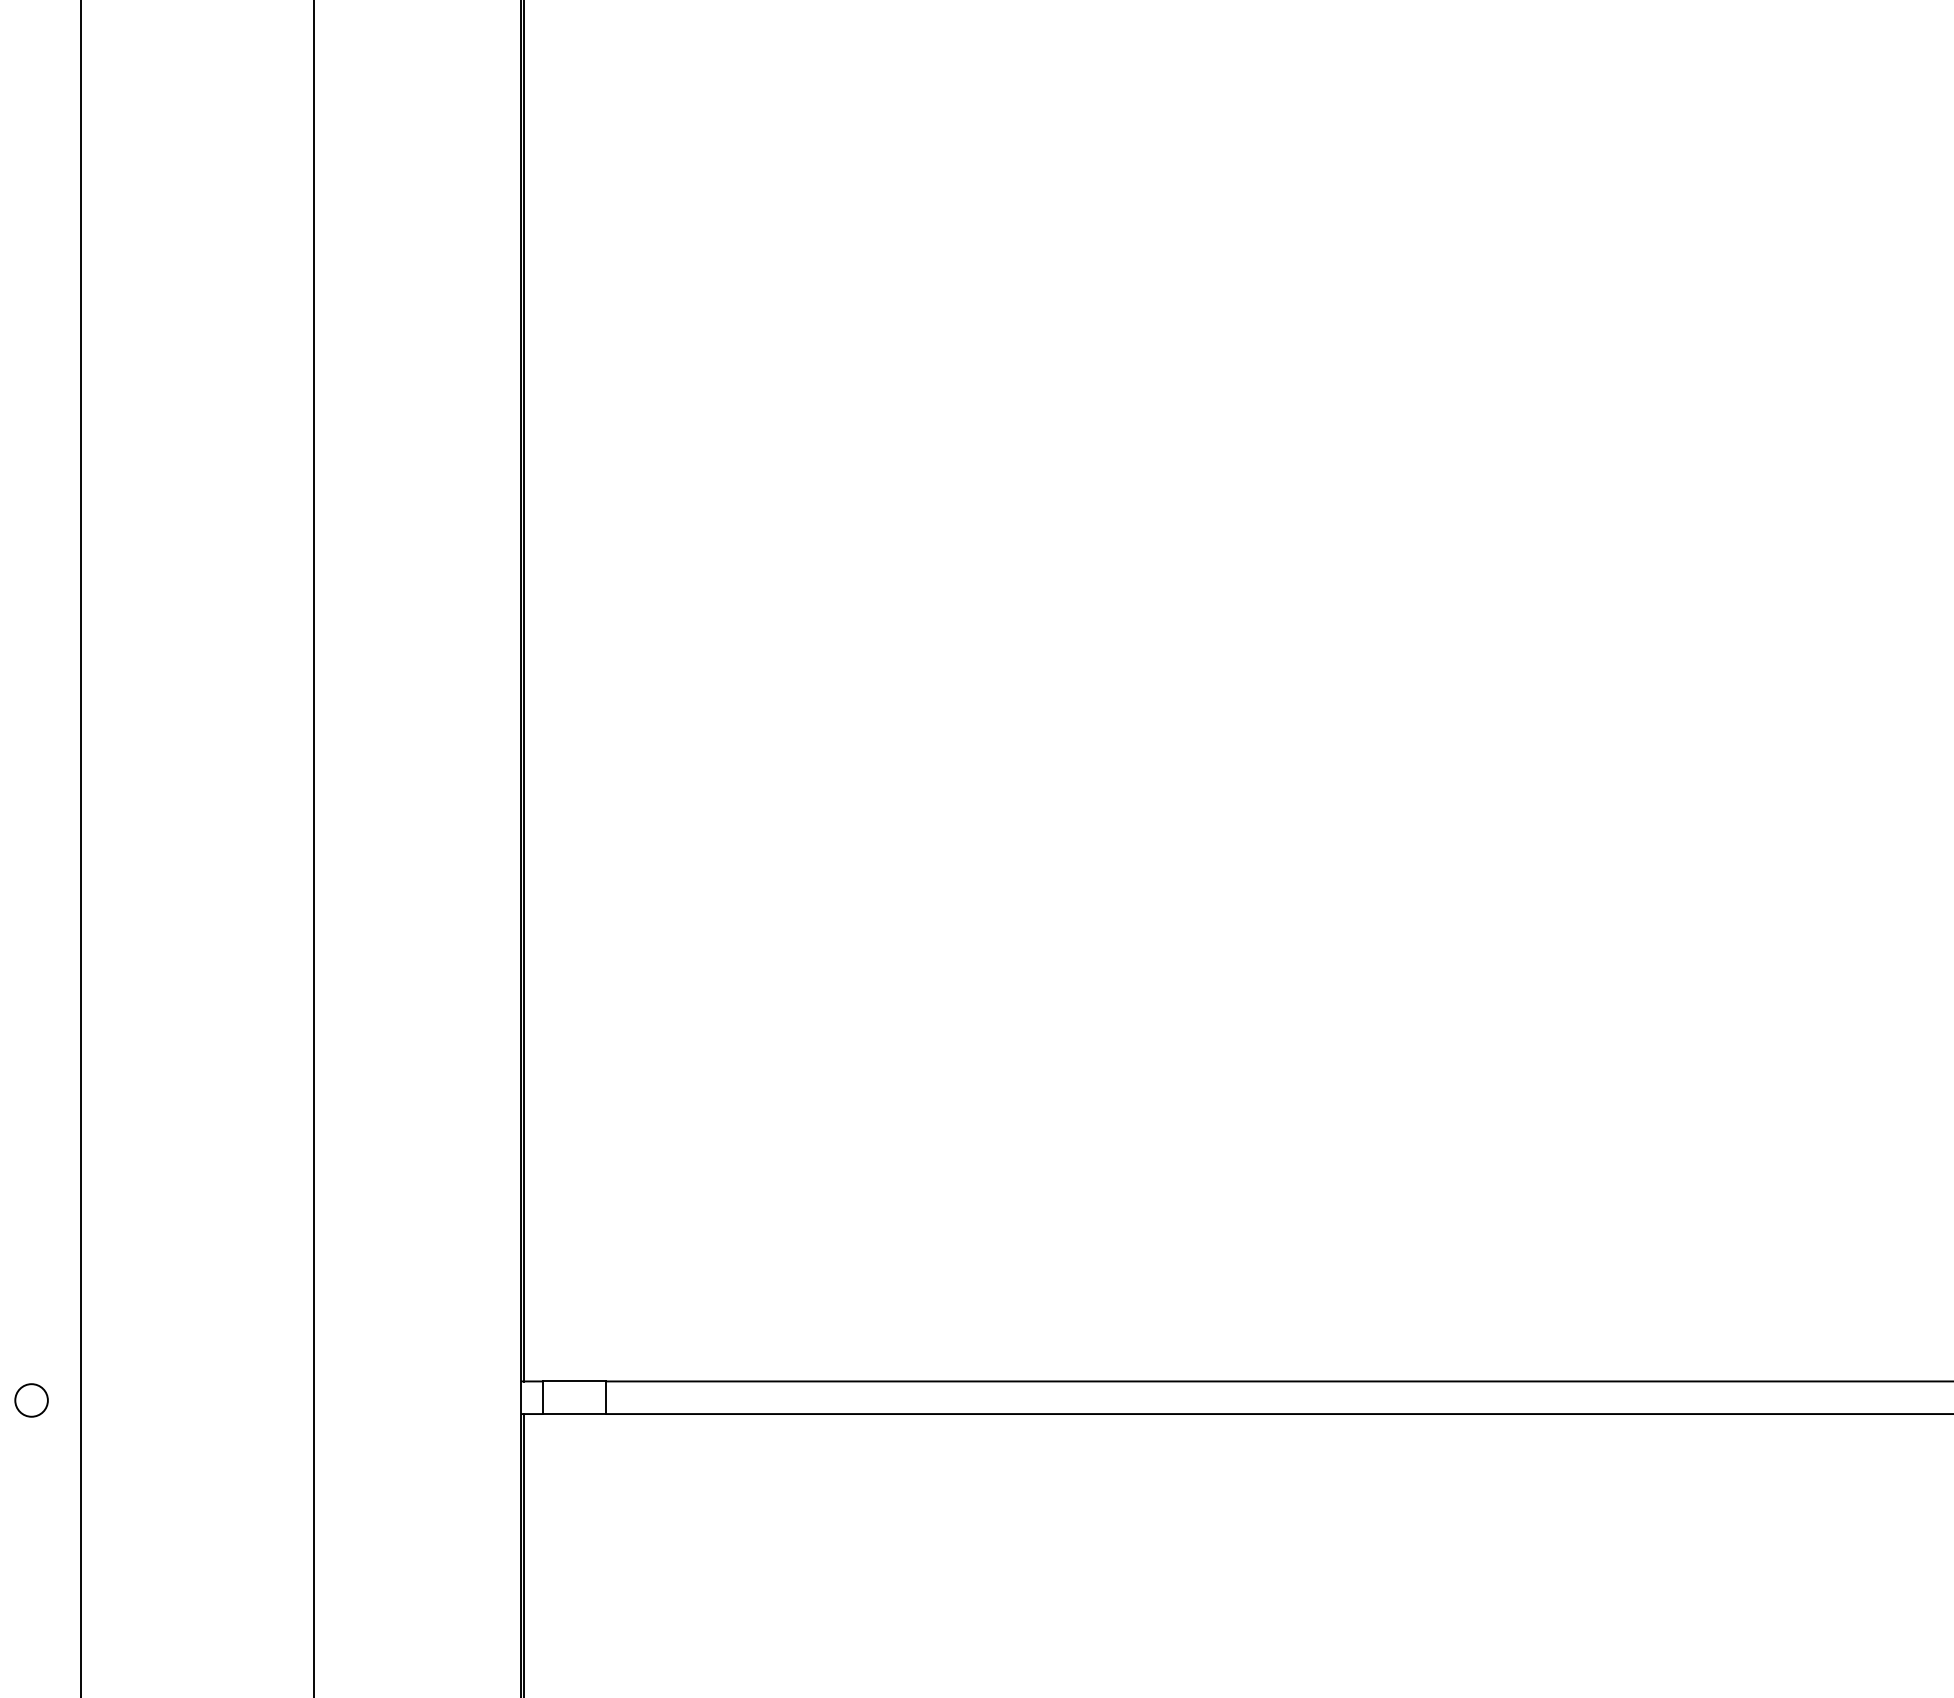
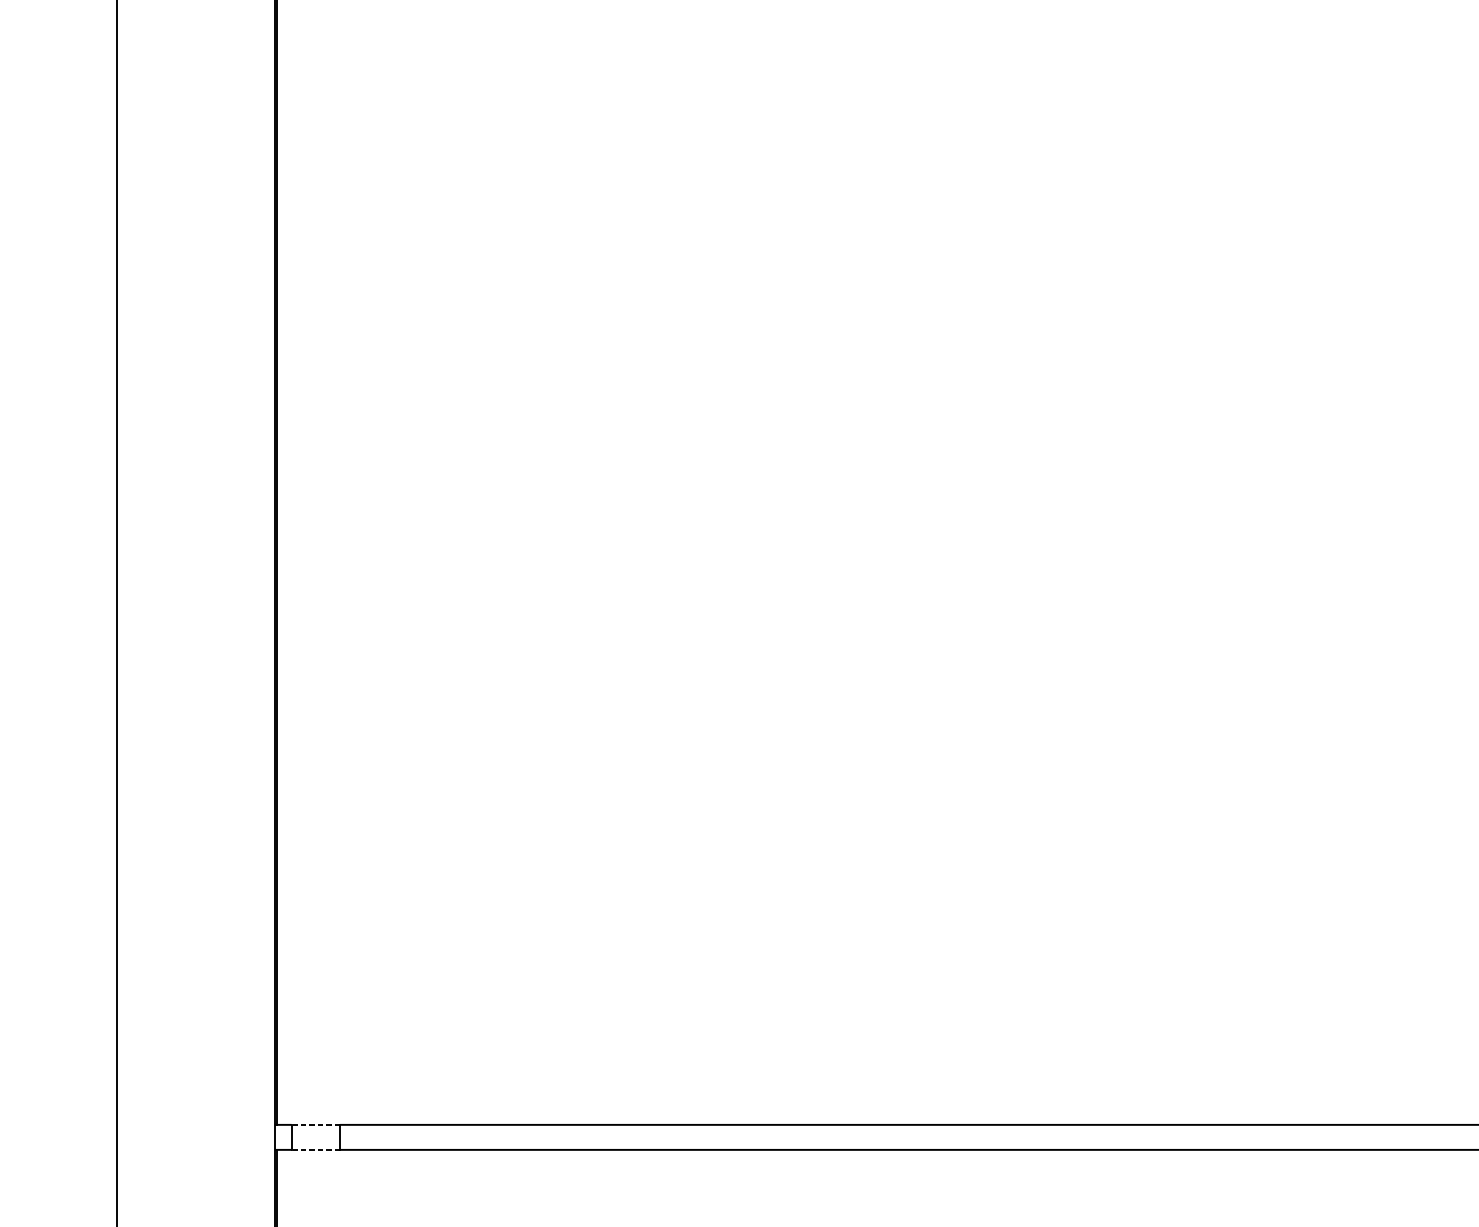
line: (574, 1381) -> (315, 1124), solid -> dashed
line: (574, 1414) -> (315, 1150), solid -> dashed

